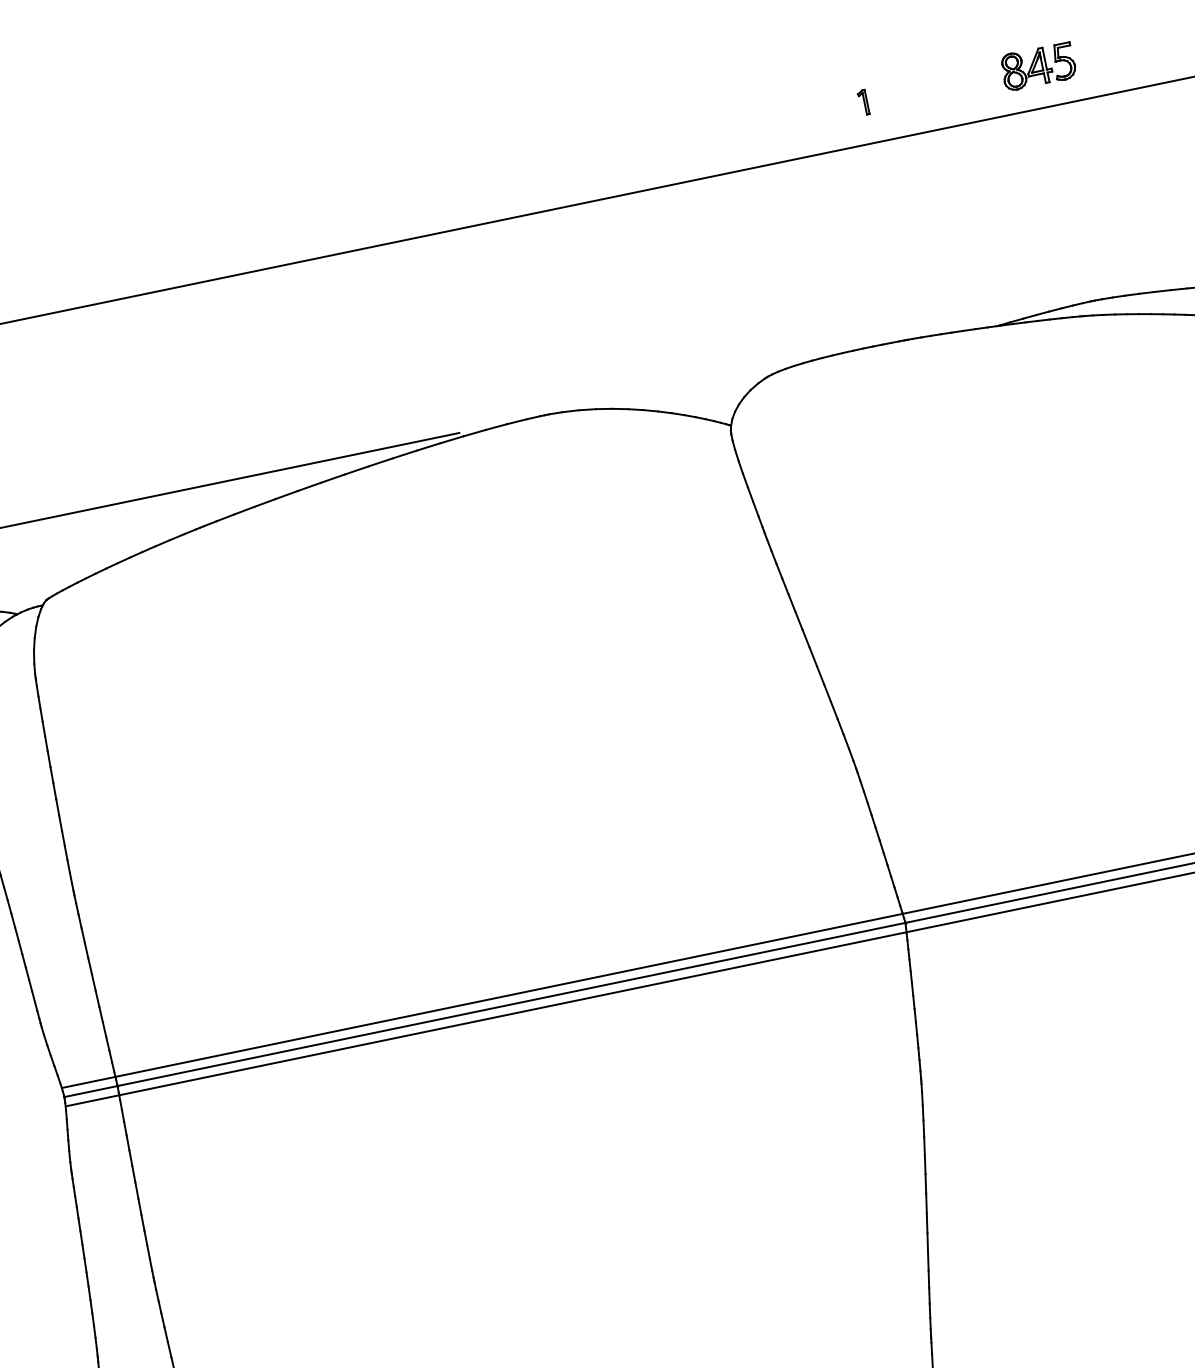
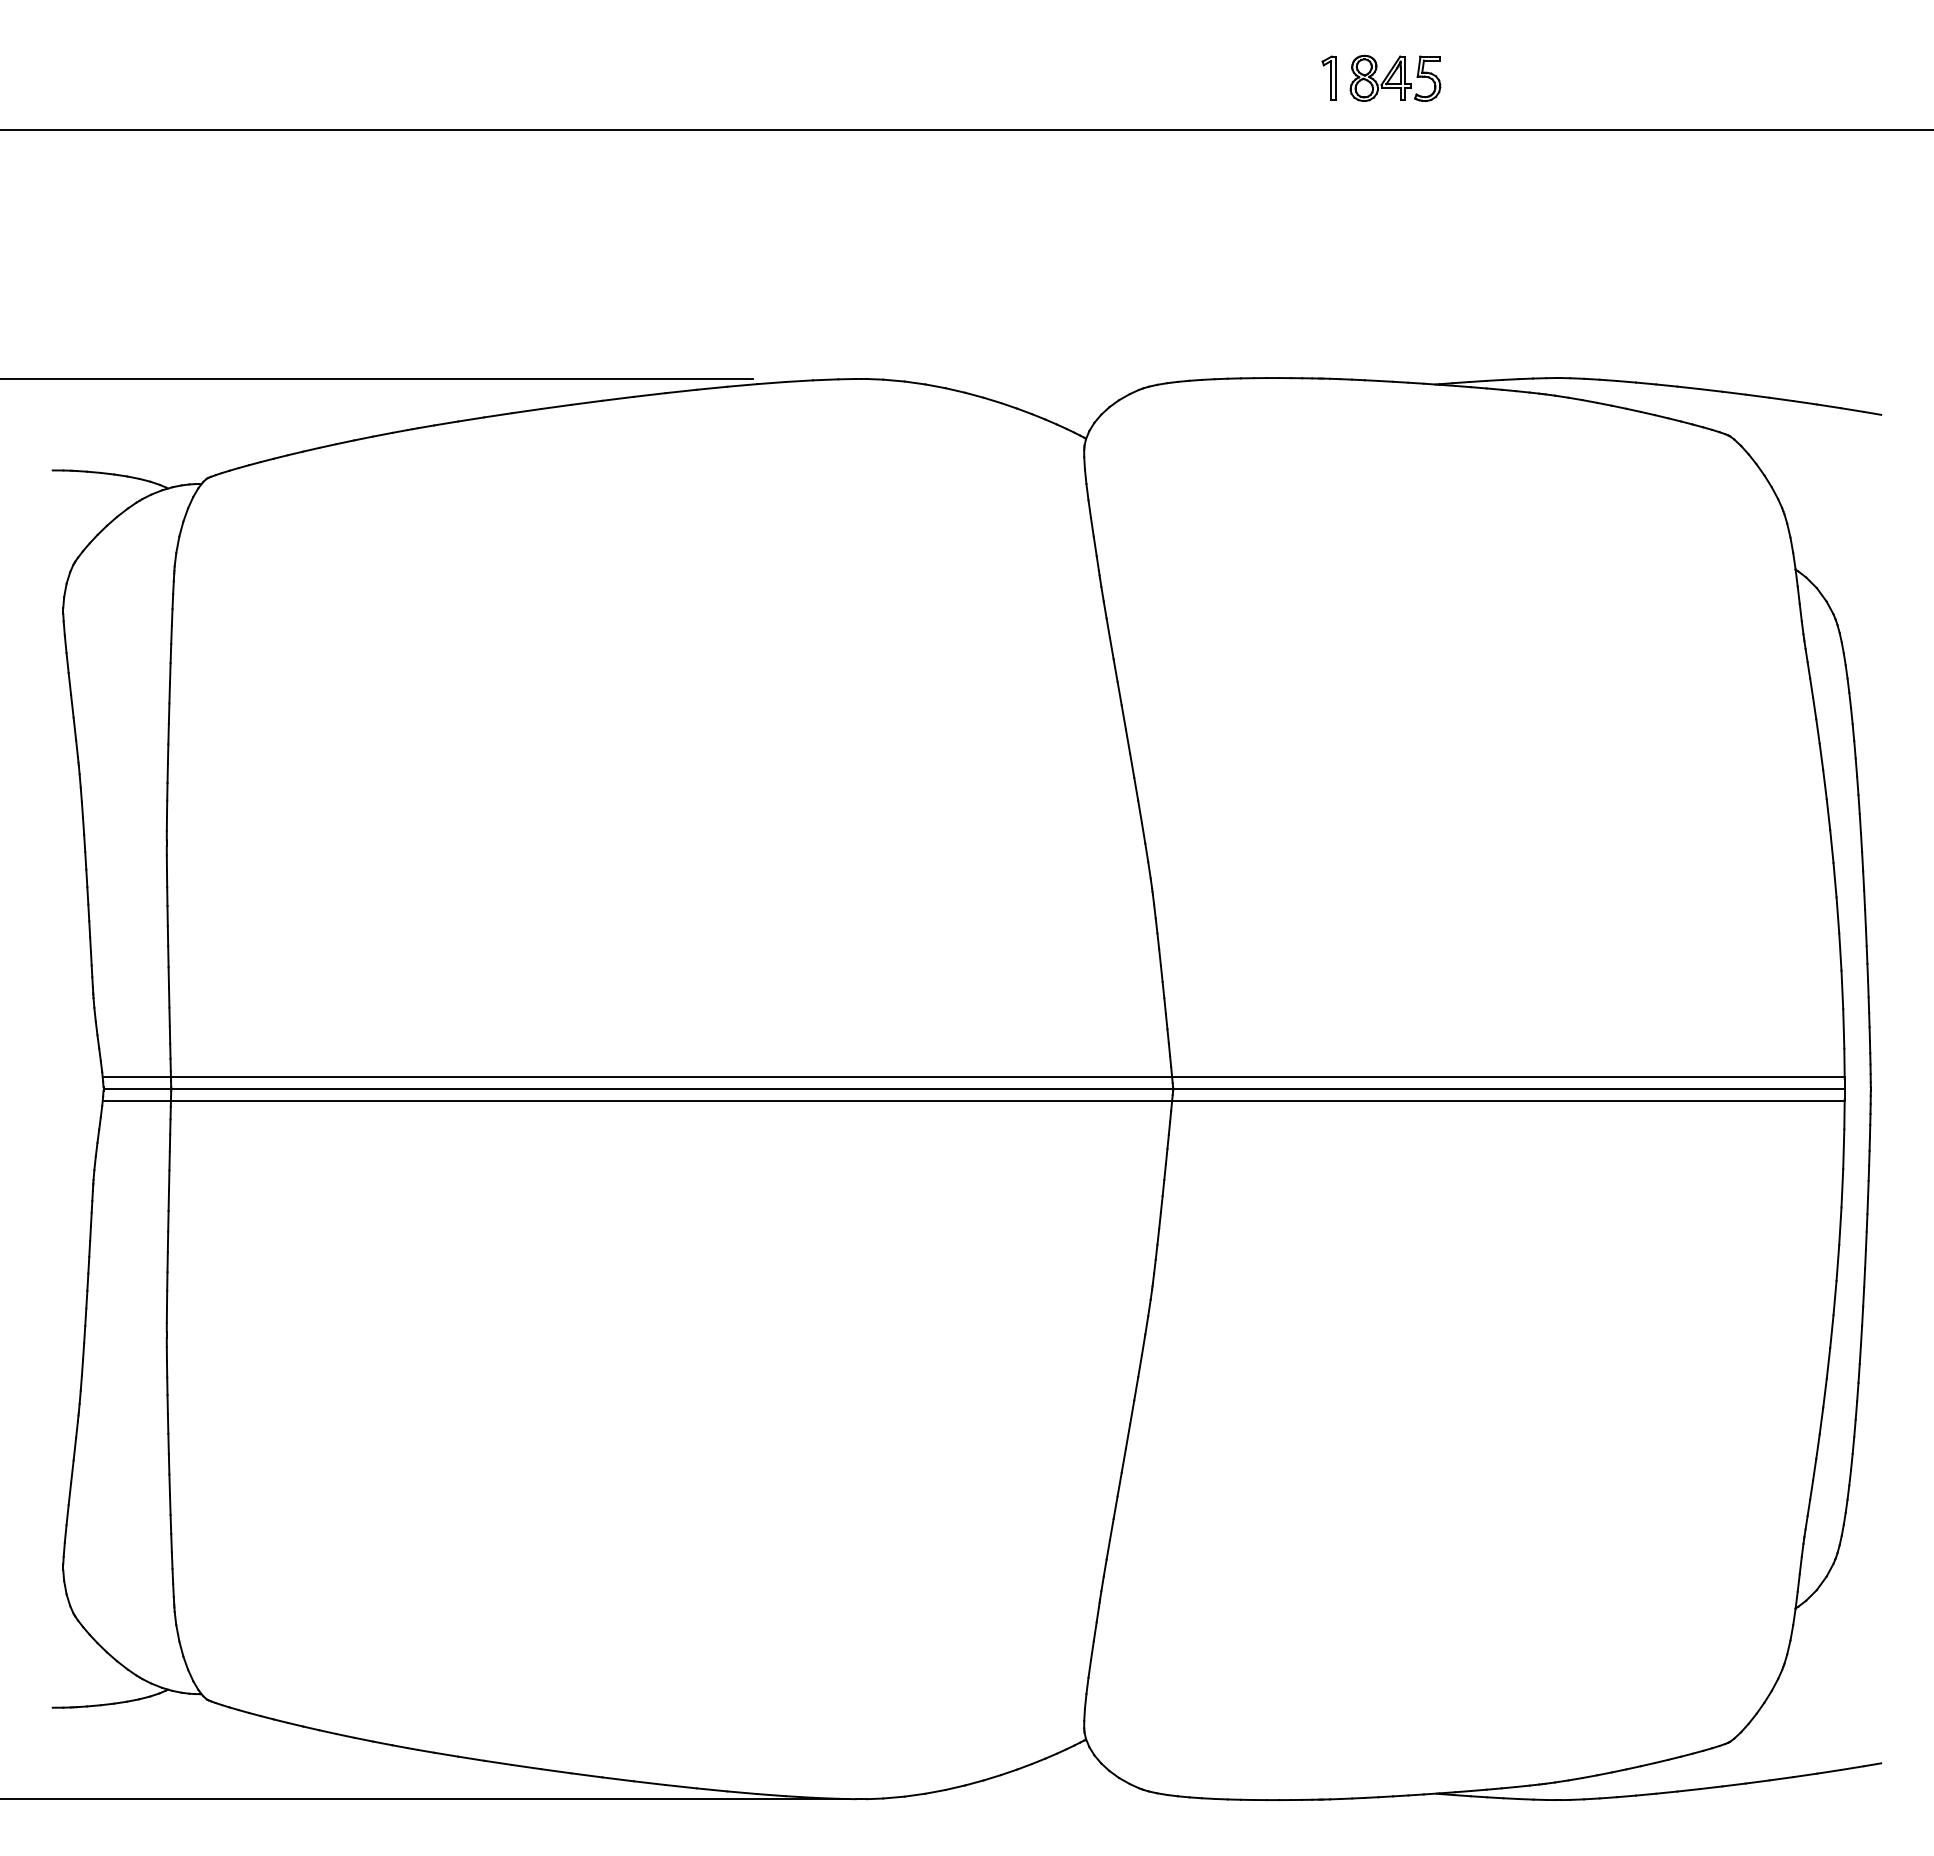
part: (1038, 65) -> (1395, 77), moved
part: (862, 102) -> (1328, 77), size x1.43

